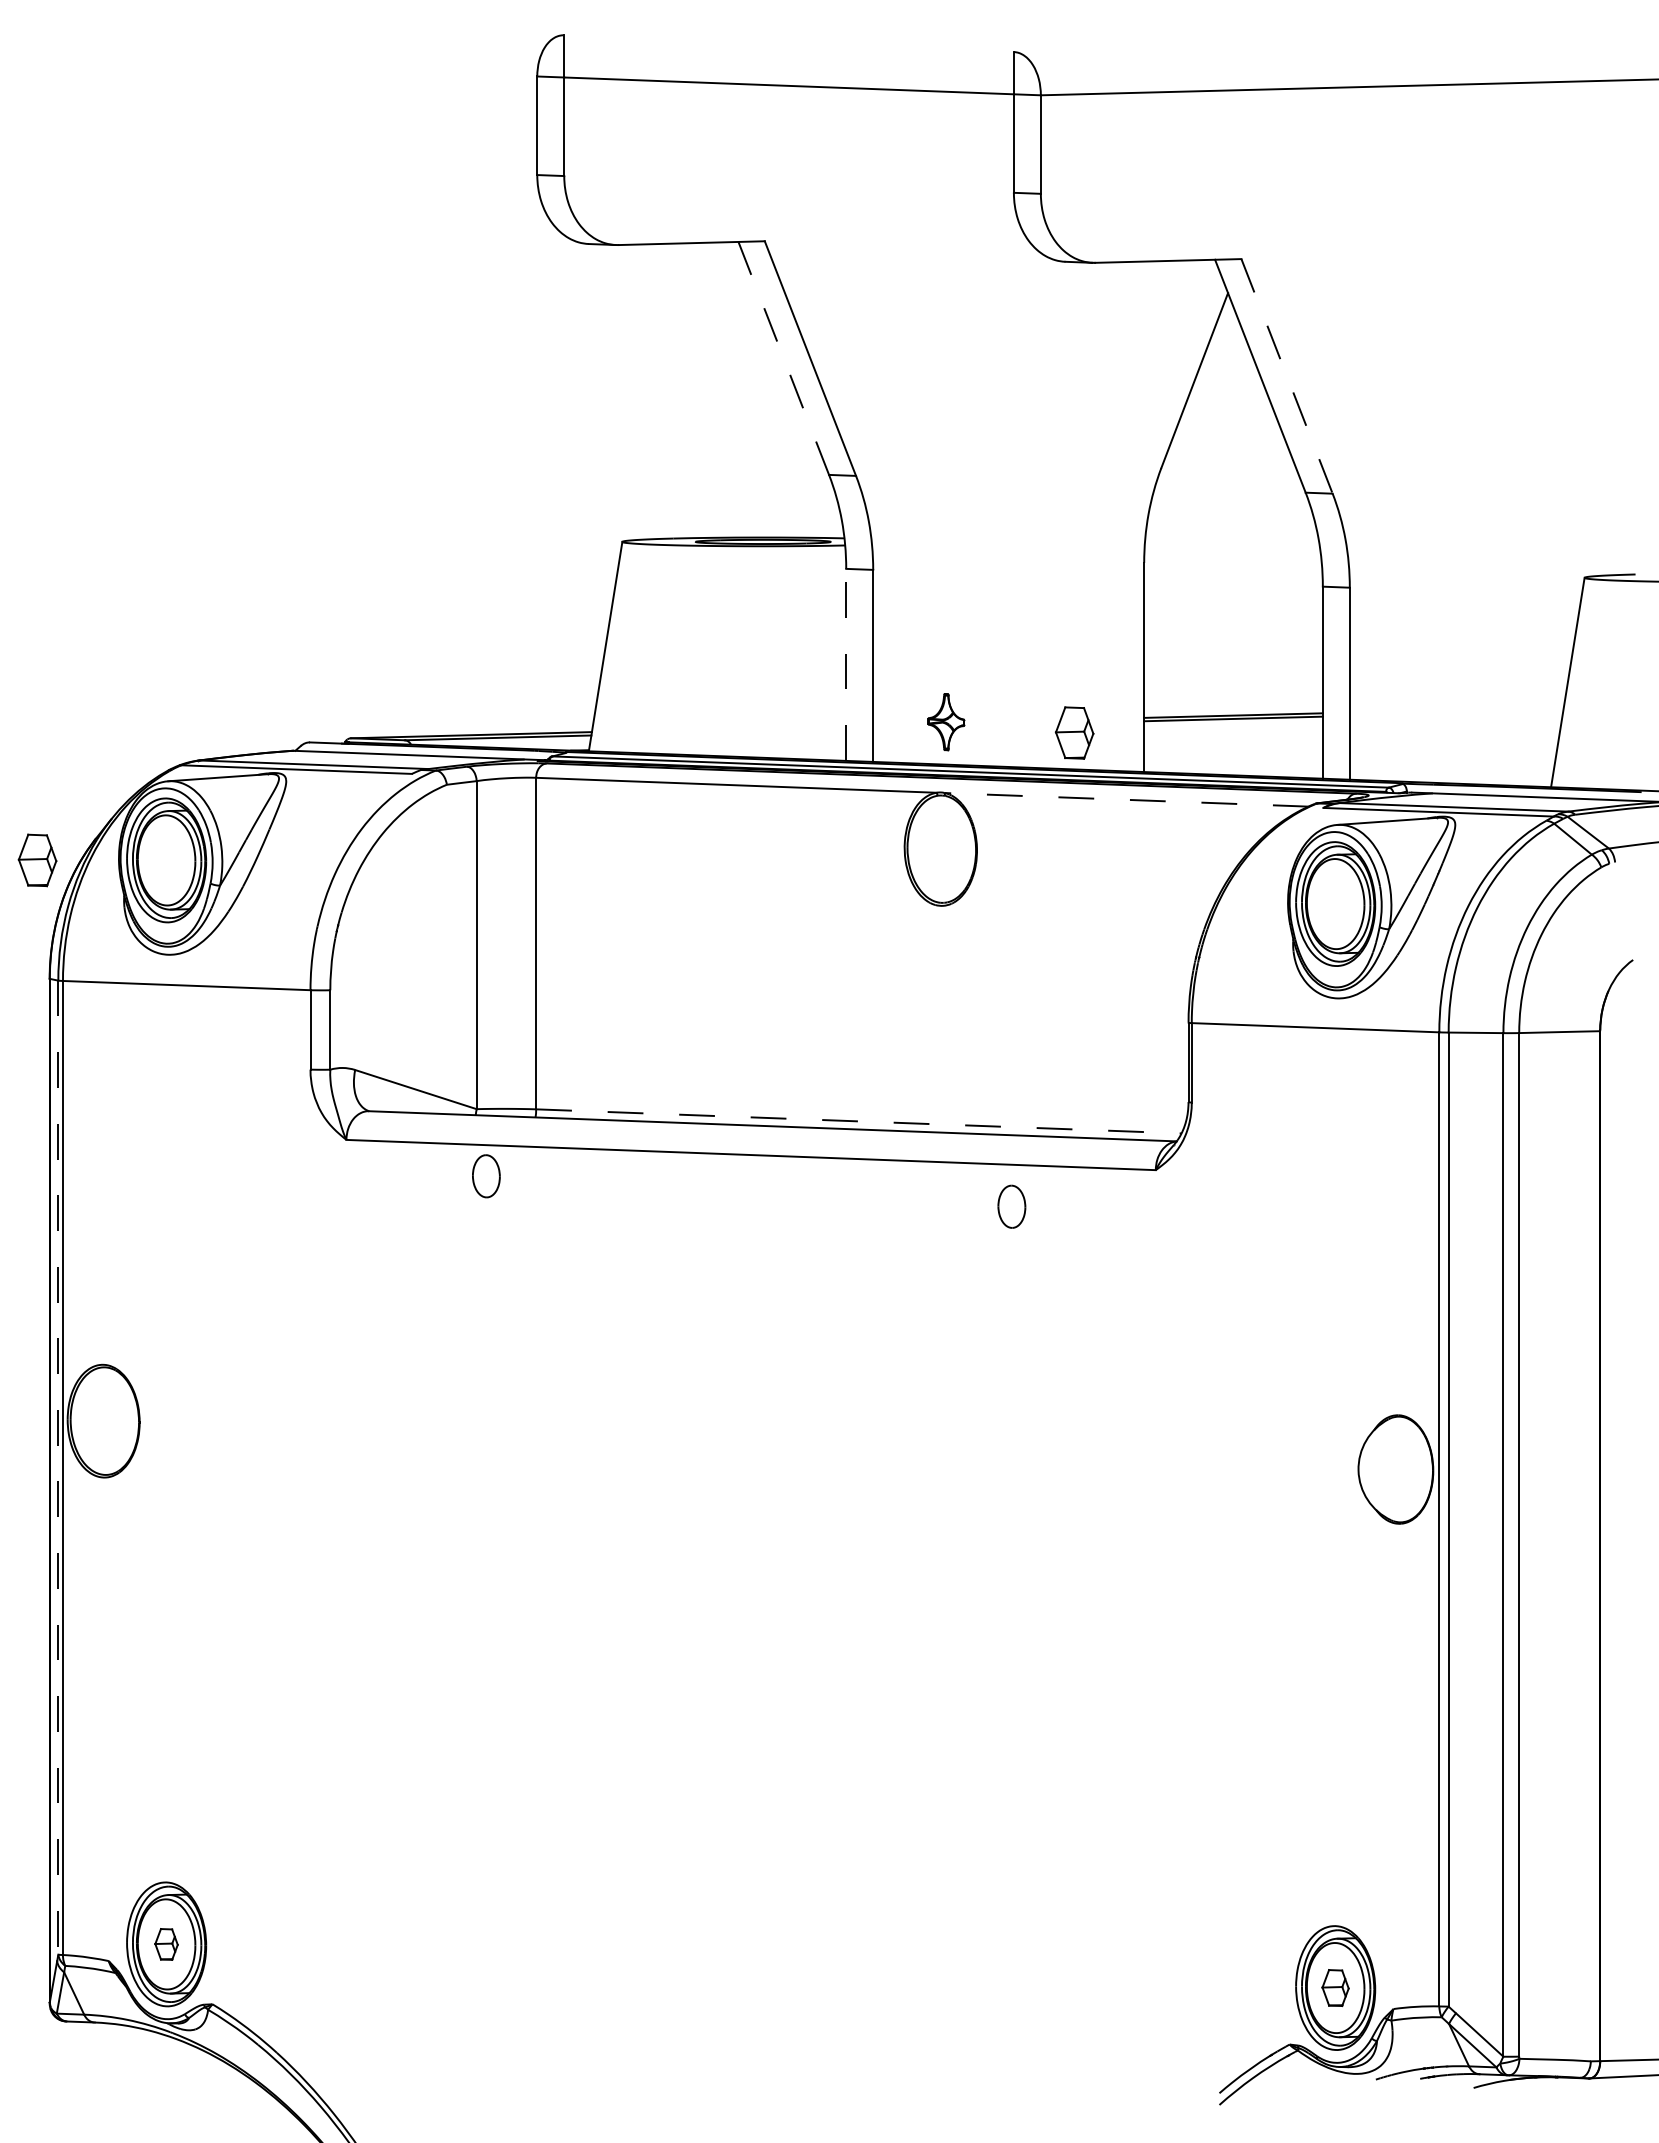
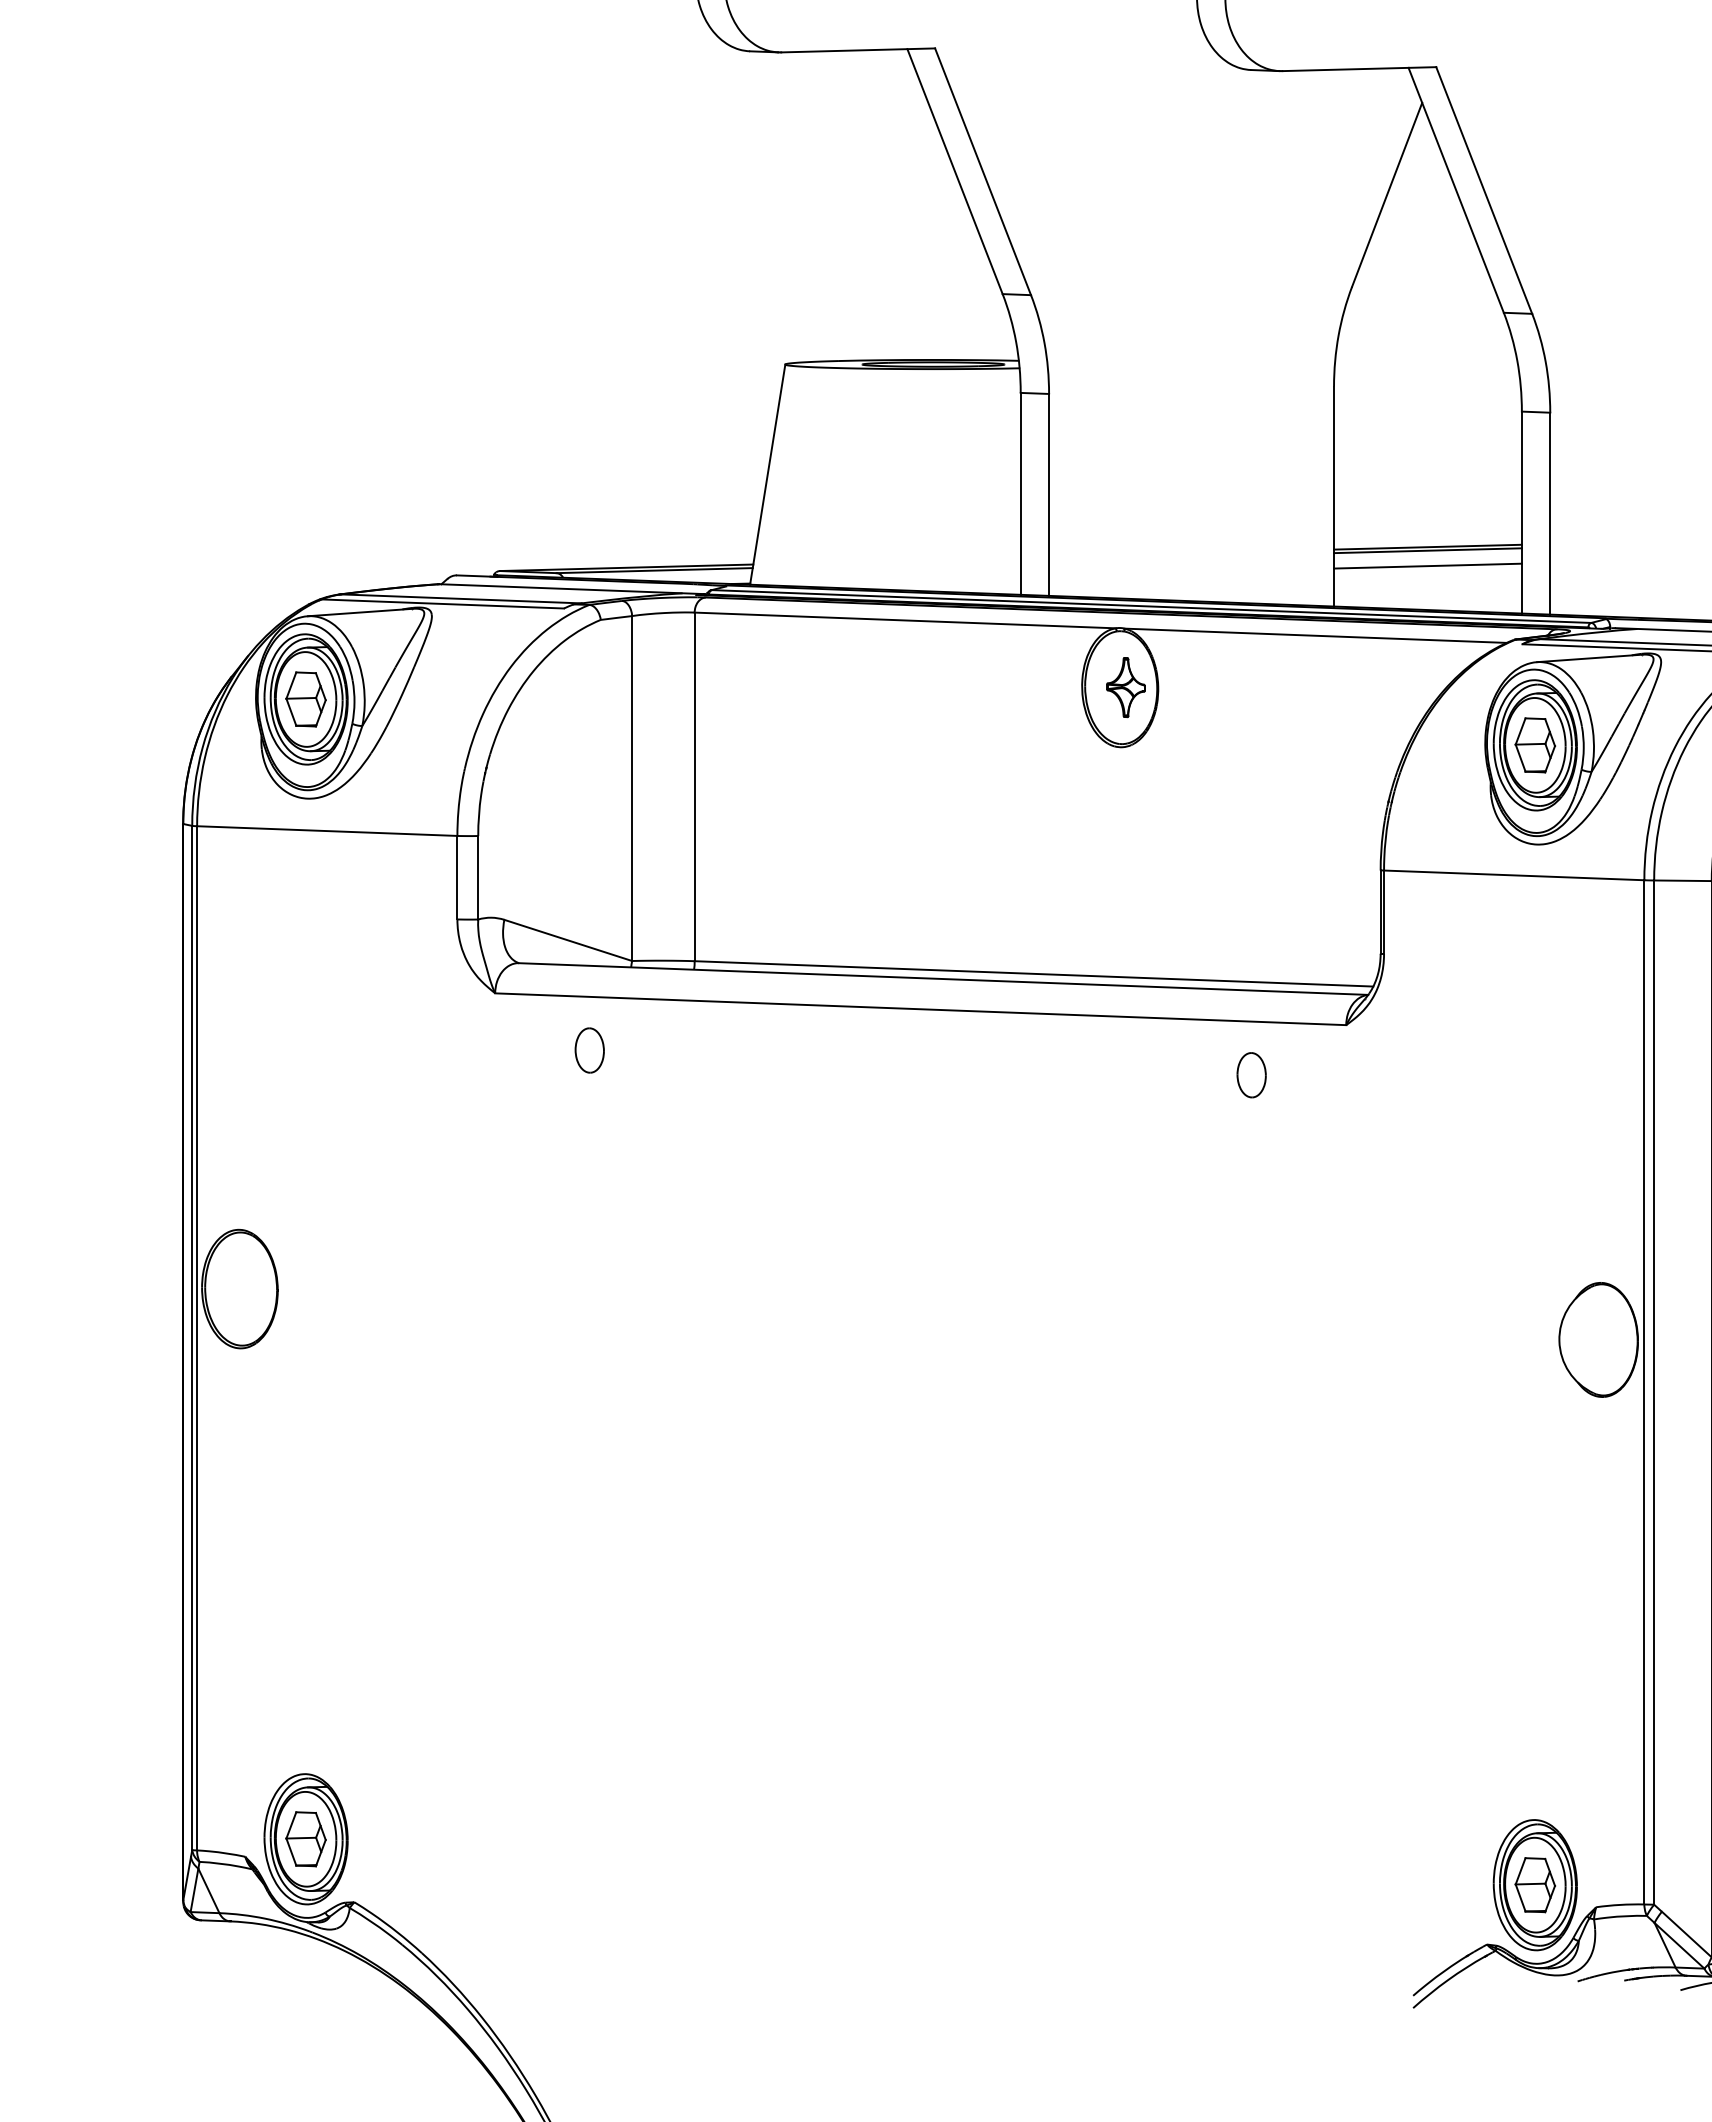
line: (783, 358) -> (954, 171), dashed -> solid
line: (1287, 376) -> (1484, 190), dashed -> solid
line: (846, 664) -> (1021, 493), dashed -> solid
part: (946, 722) -> (1126, 687), moved
part: (1074, 732) -> (1535, 744), moved
line: (1233, 733) -> (1427, 566), added
line: (1126, 799) -> (1315, 635), dashed -> solid
part: (37, 860) -> (305, 699), moved
line: (858, 1121) -> (1033, 973), dashed -> solid
part: (486, 1176) -> (589, 1050), moved
part: (1011, 1206) -> (1251, 1074), moved
line: (58, 1468) -> (192, 1338), dashed -> solid
part: (166, 1944) -> (305, 1839), size x1.67
part: (1335, 1987) -> (1535, 1884), size x1.43

